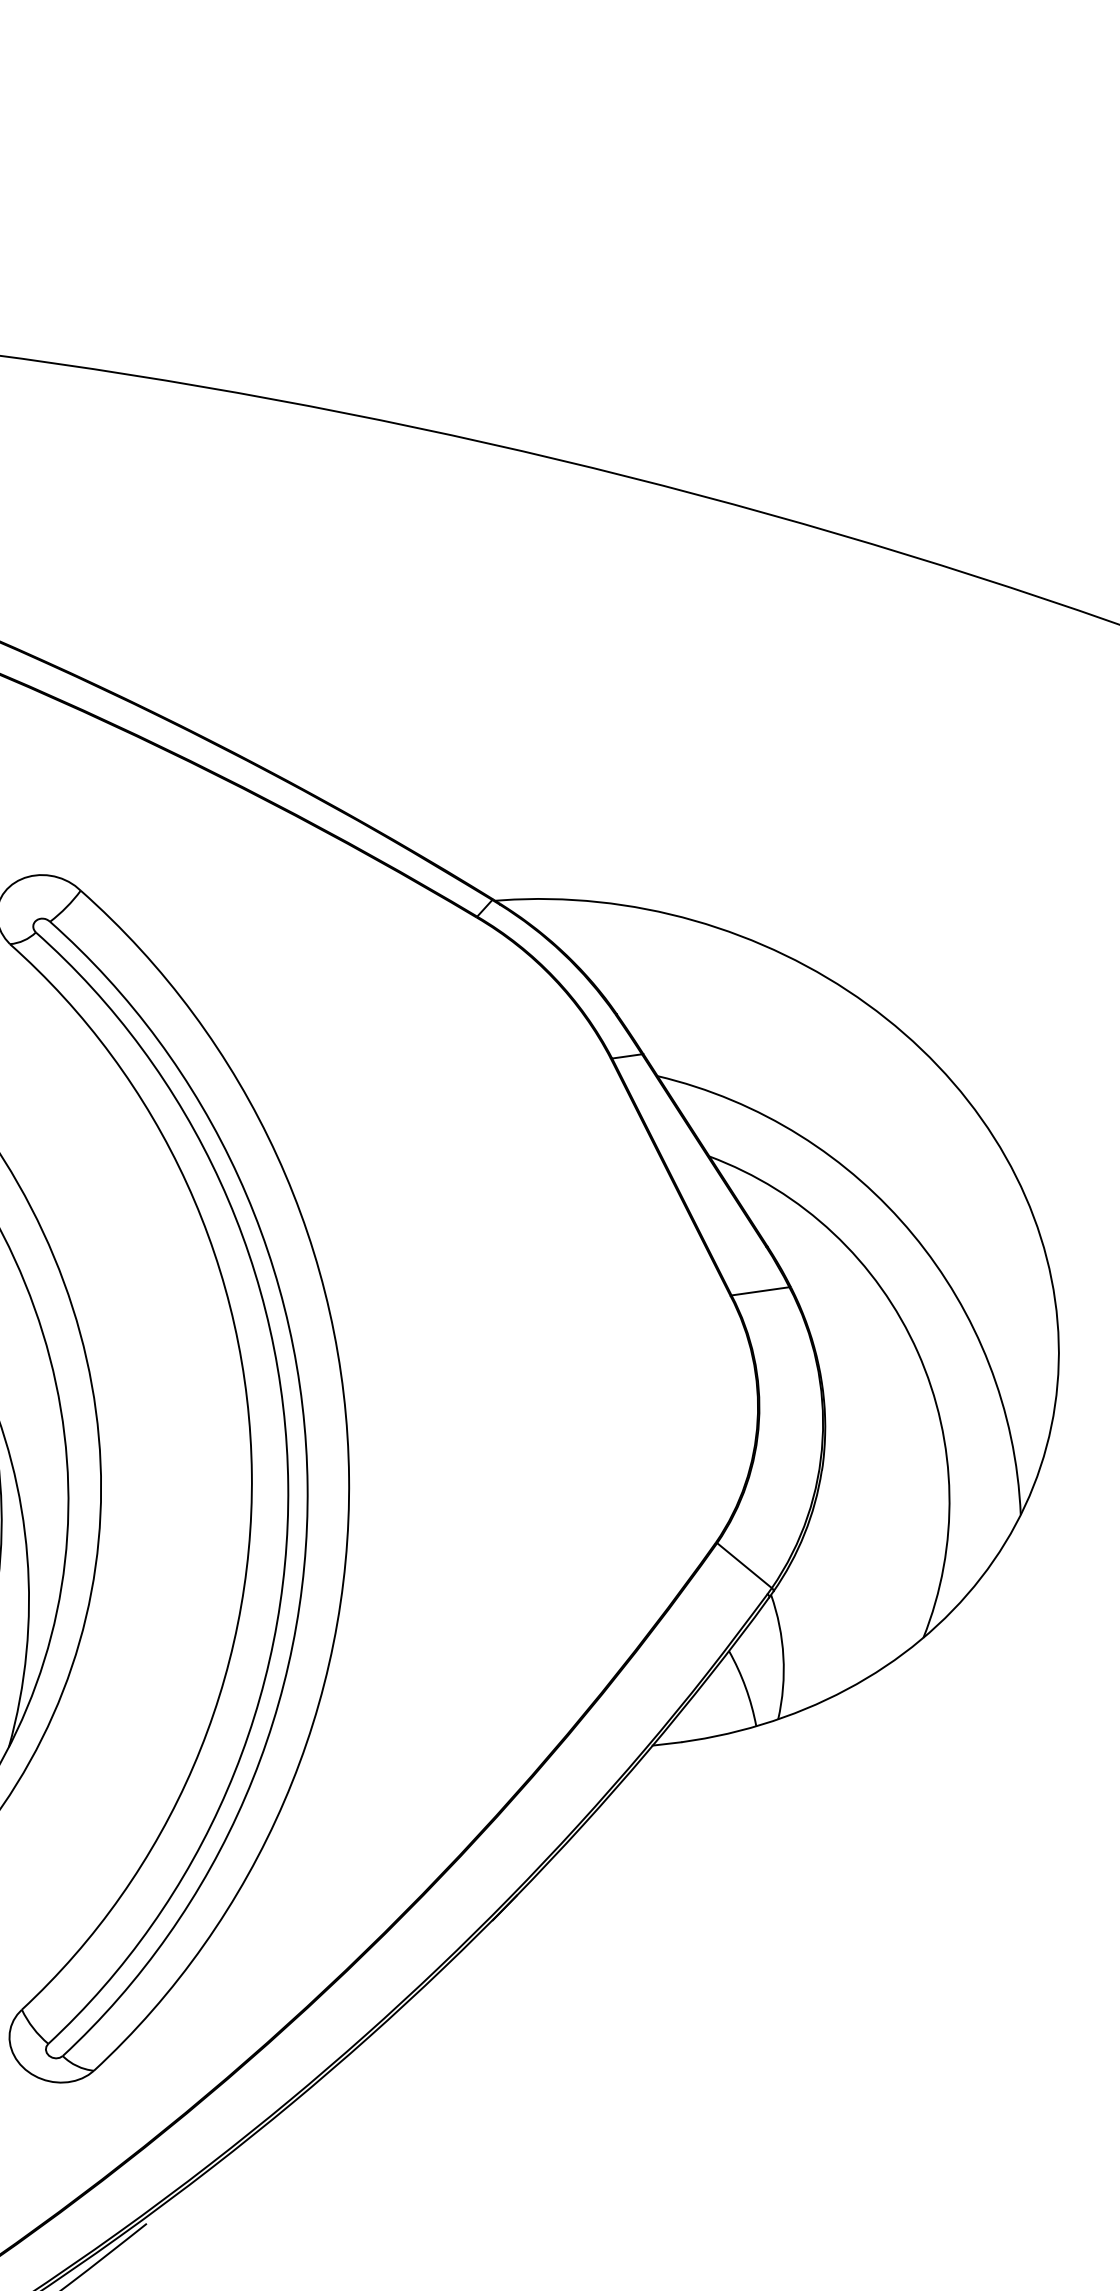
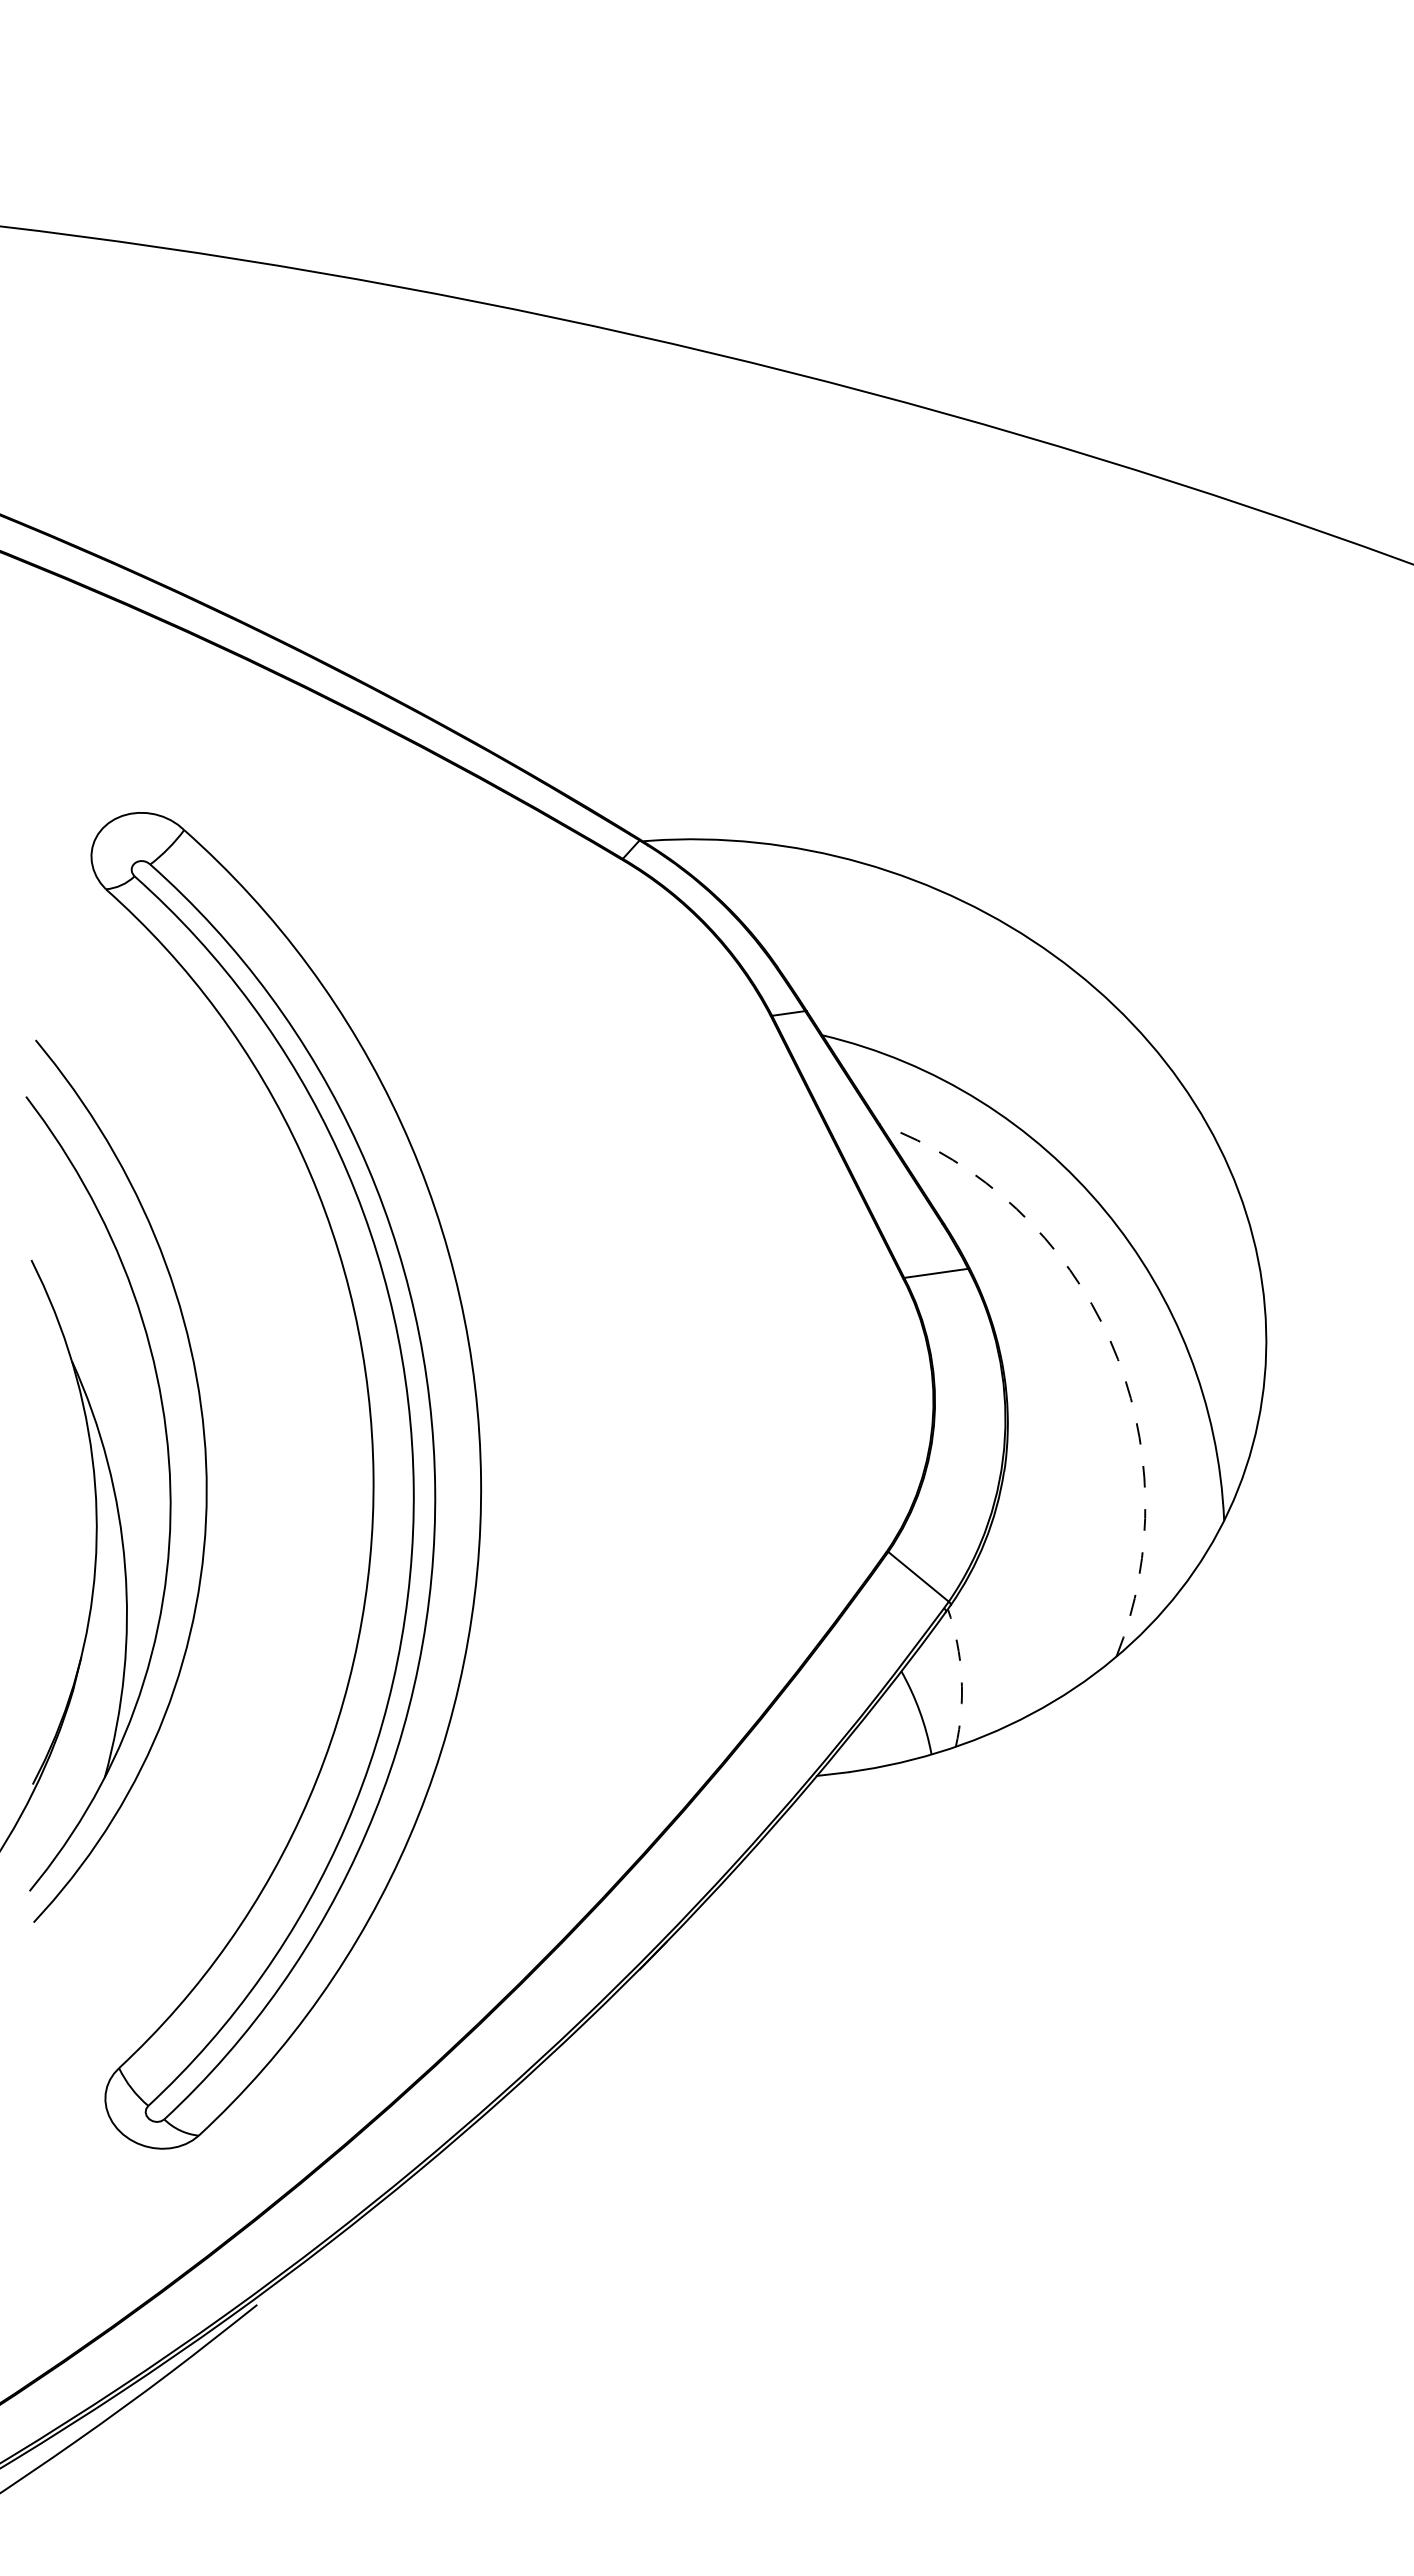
arc: (918, 1352) -> (1110, 1340), solid -> dashed
arc: (783, 1656) -> (961, 1677), solid -> dashed

